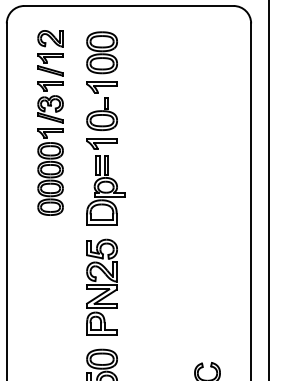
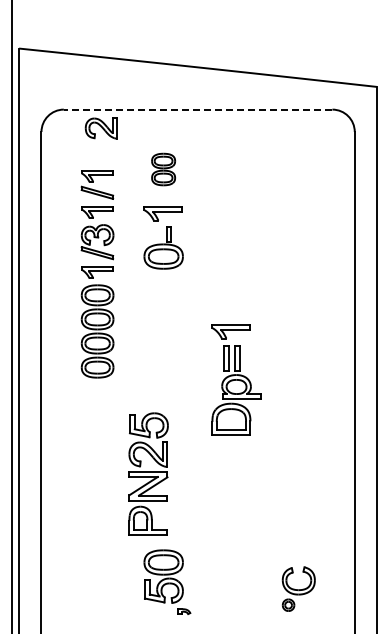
line: (128, 5) -> (197, 109), solid -> dashed
part: (49, 38) -> (100, 128), moved
part: (101, 52) -> (163, 169), size x0.6
part: (105, 181) -> (236, 379), moved
part: (101, 286) -> (148, 473), moved

